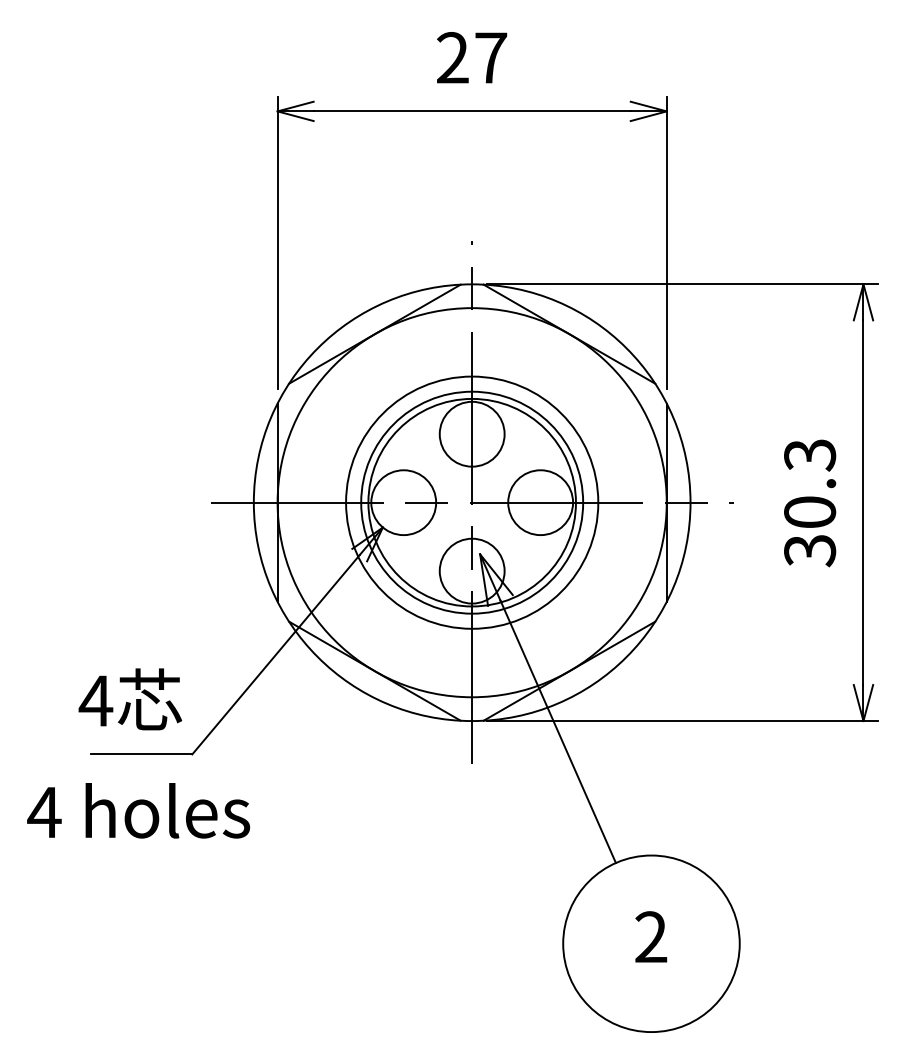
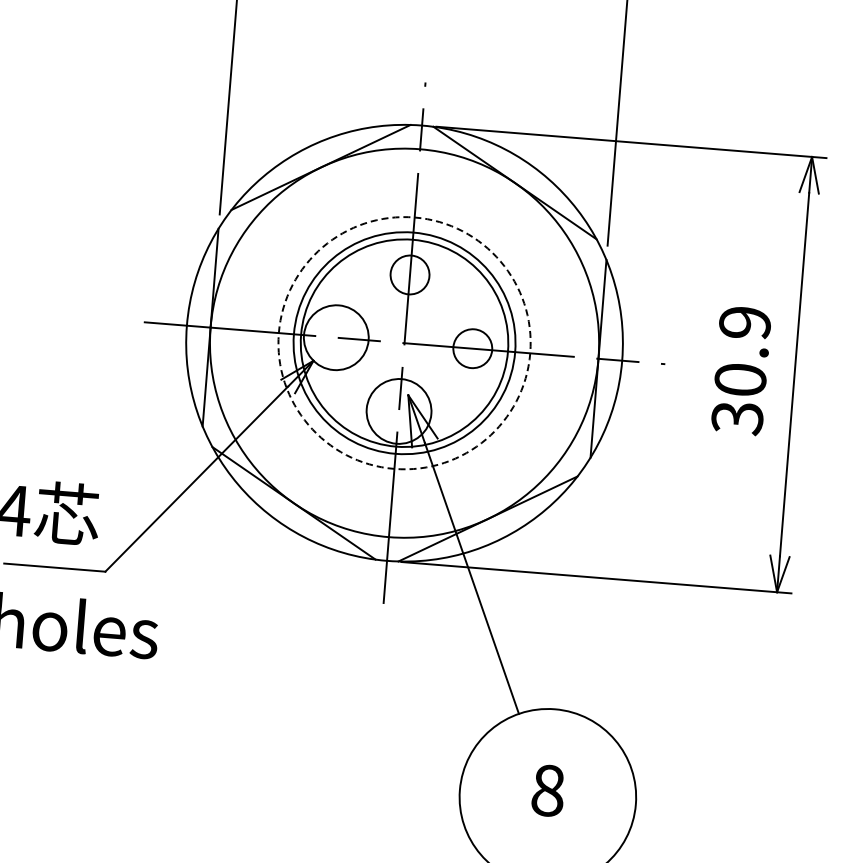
circle: (471, 433) -> (409, 274), size x0.6
text: (810, 455) -> (745, 323), 30.3 -> 30.9
circle: (472, 502) -> (404, 343), solid -> dashed
circle: (540, 502) -> (472, 348), size x0.6
text: (651, 937) -> (548, 790), 2 -> 8

